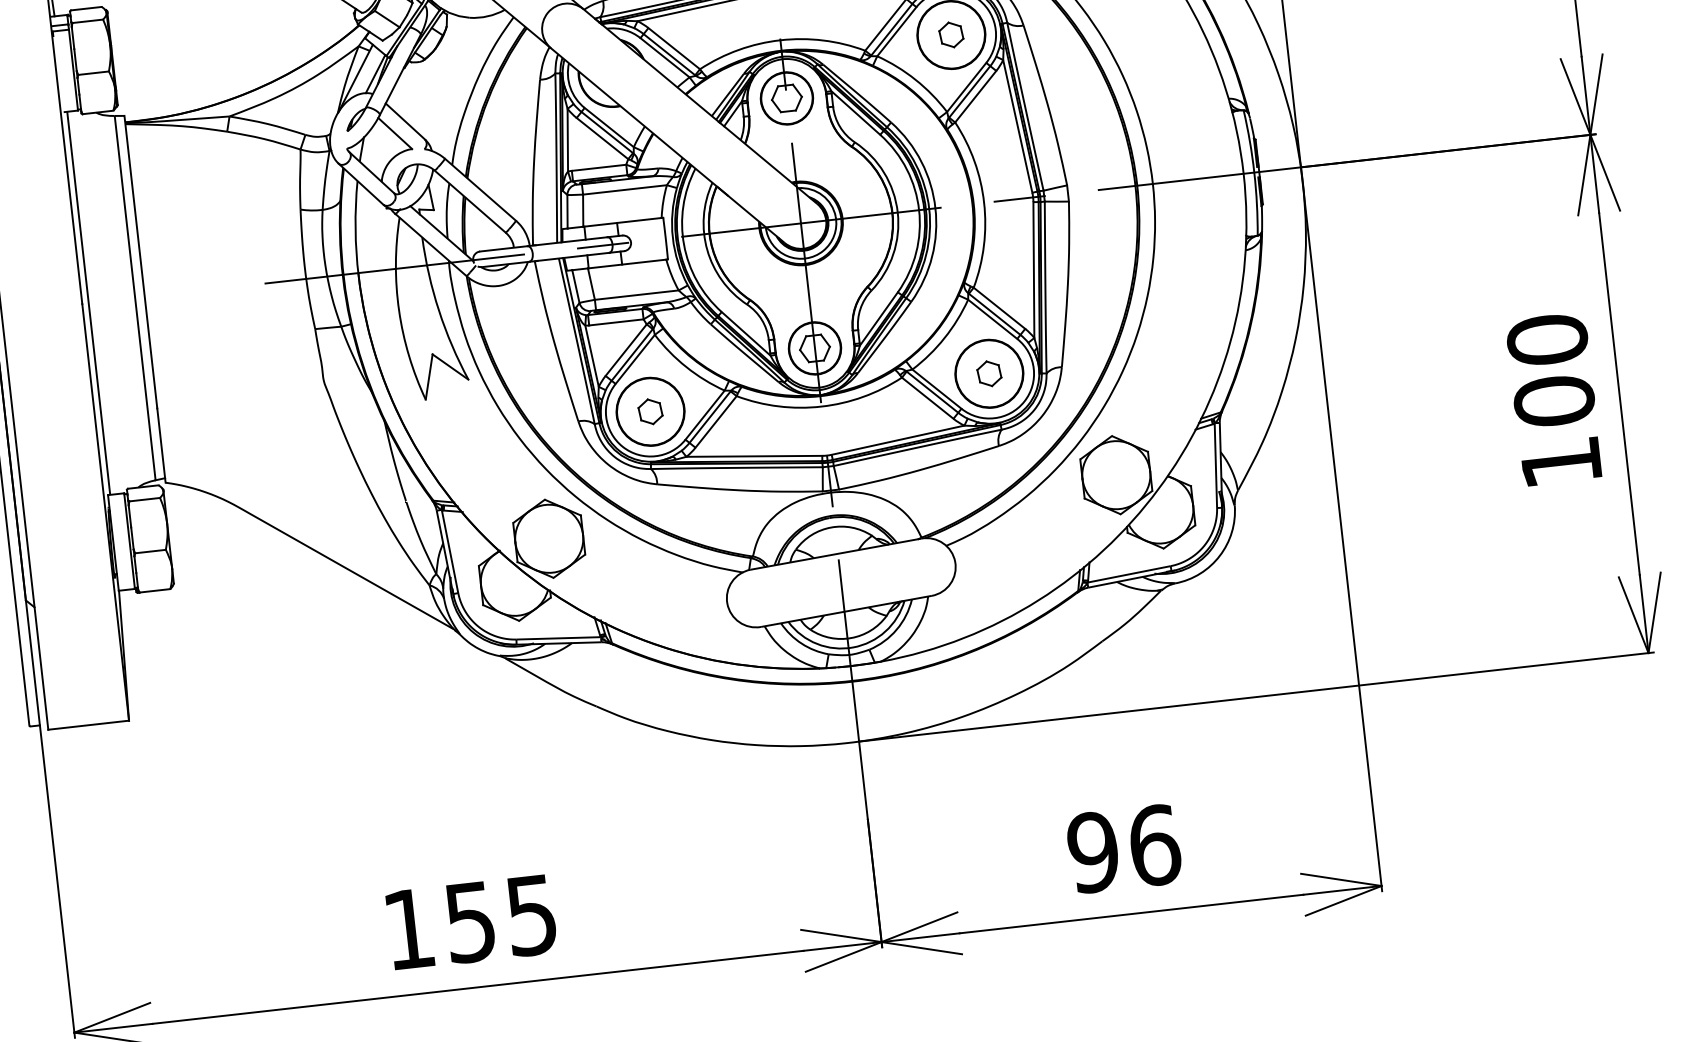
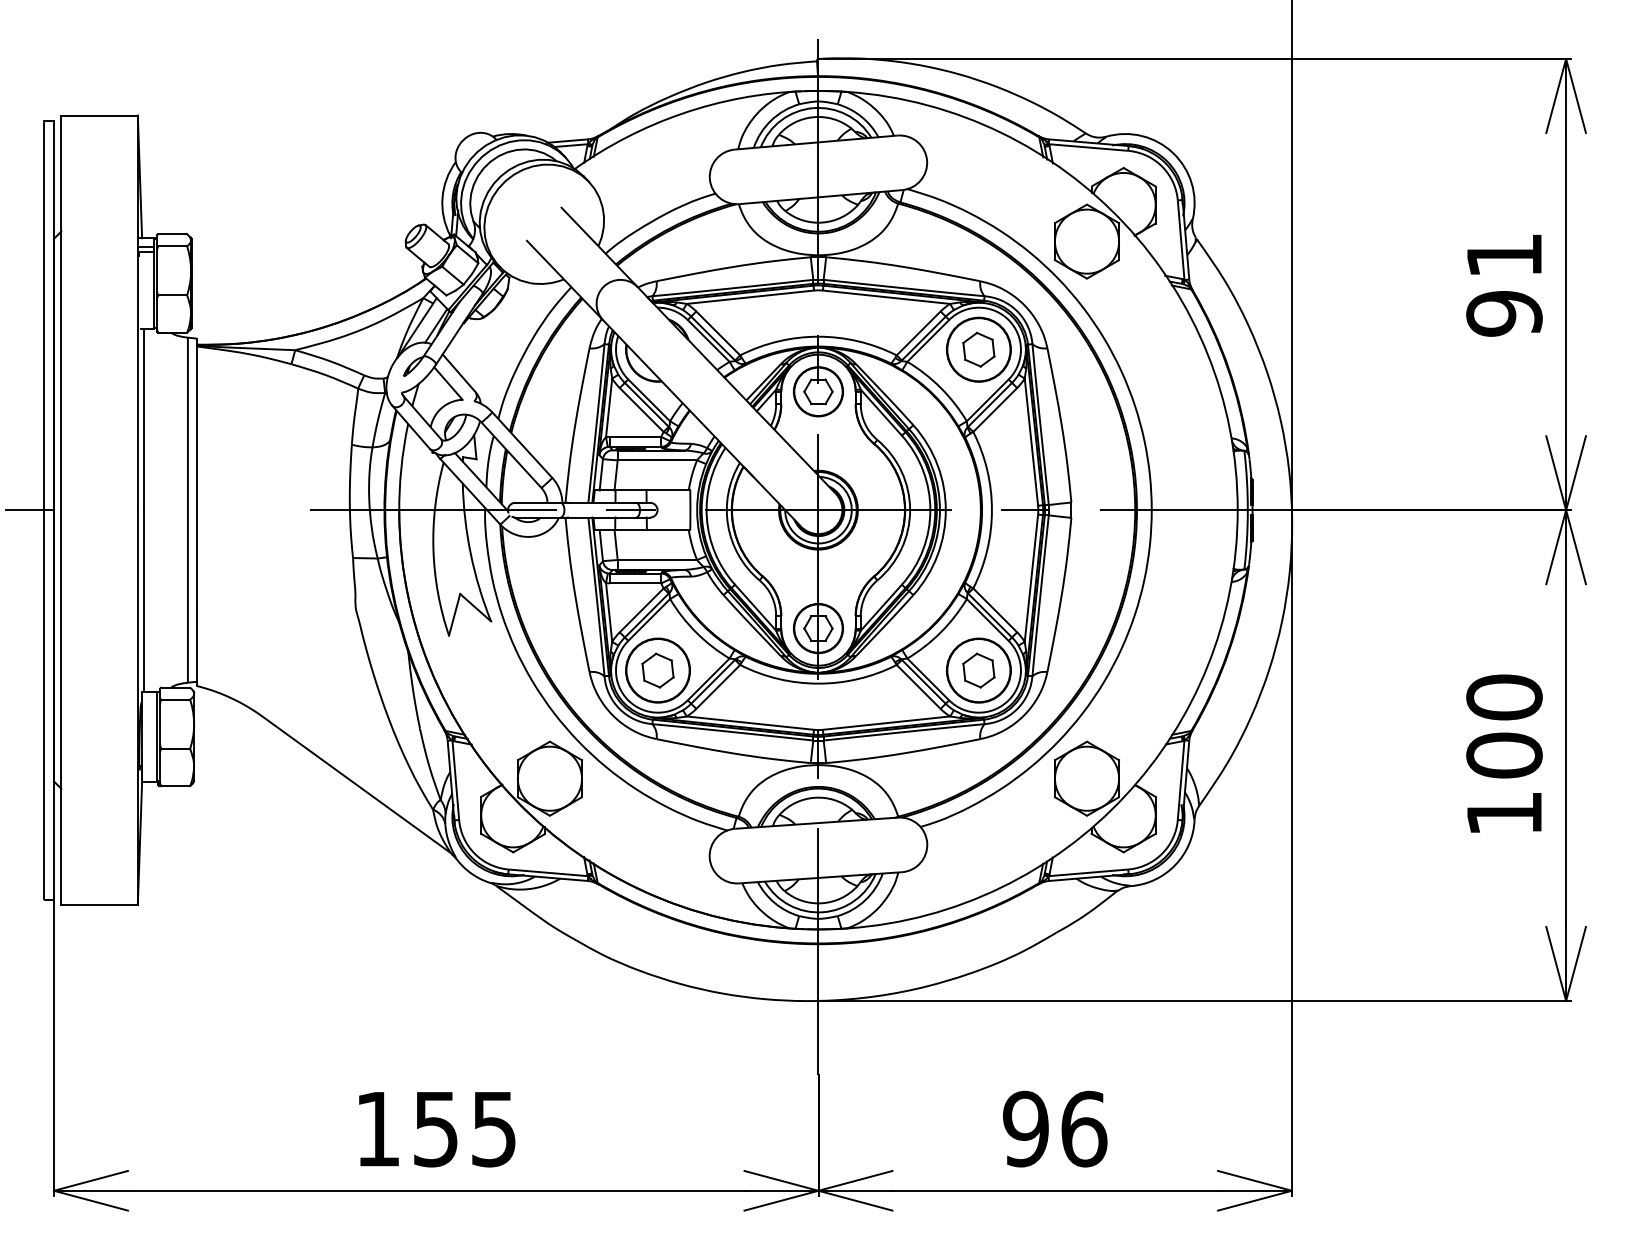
part: (950, 34) -> (978, 349), size x1.43
part: (988, 373) -> (978, 670), size x1.43
part: (649, 411) -> (657, 670), size x1.43

